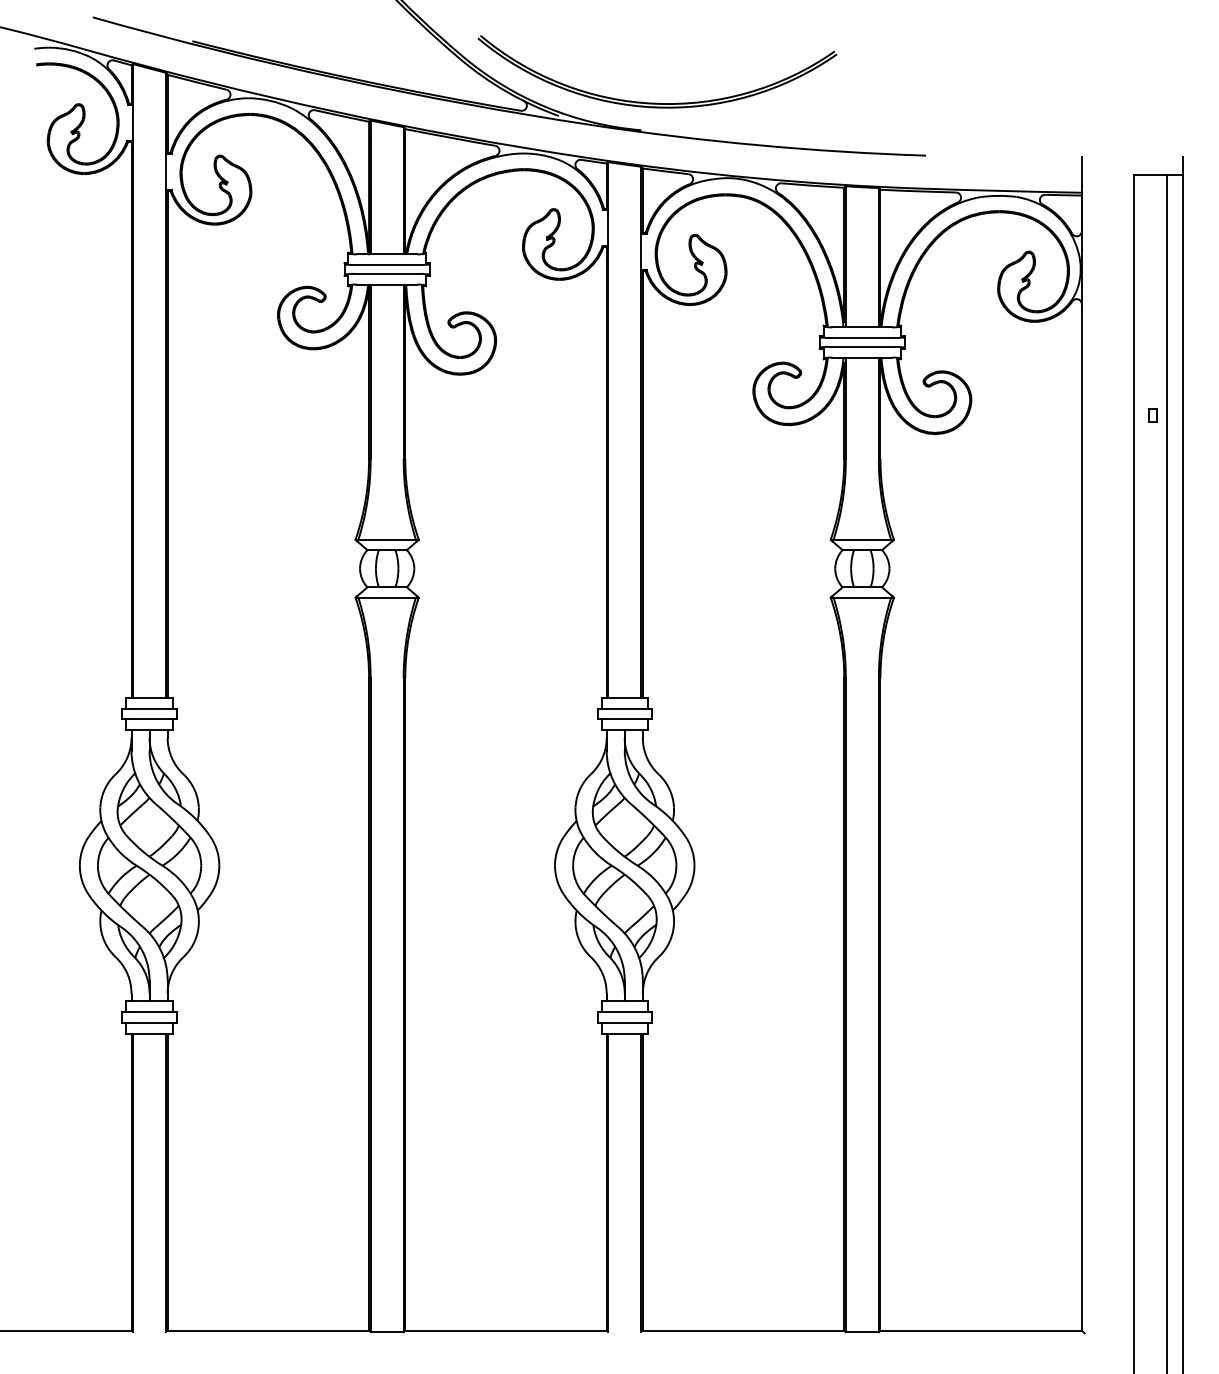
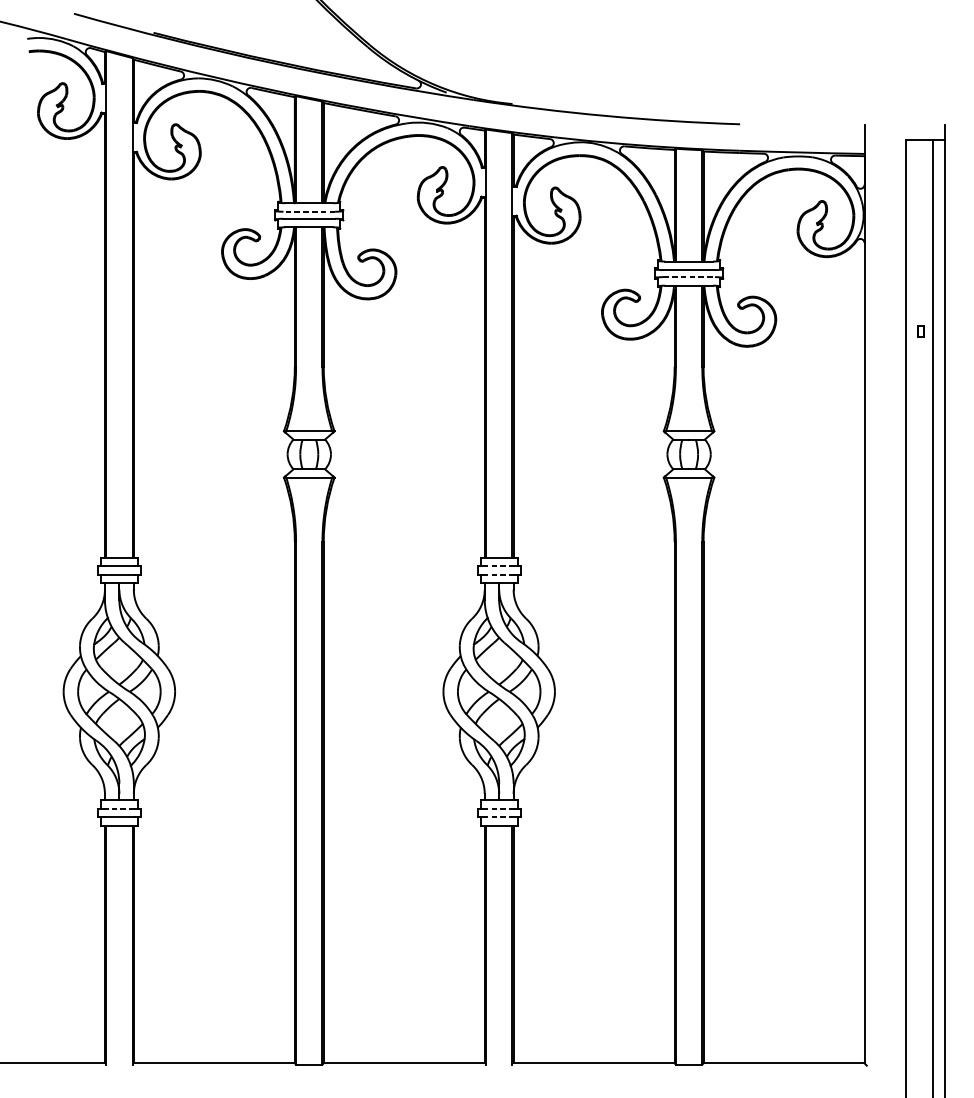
part: (657, 102) -> (525, 81), removed
line: (386, 265) -> (308, 212), solid -> dashed
line: (862, 346) -> (689, 276), solid -> dashed
line: (624, 708) -> (498, 566), solid -> dashed
line: (624, 719) -> (498, 574), solid -> dashed
line: (149, 1012) -> (119, 809), solid -> dashed
line: (624, 1012) -> (498, 809), solid -> dashed
line: (624, 1022) -> (498, 817), solid -> dashed

